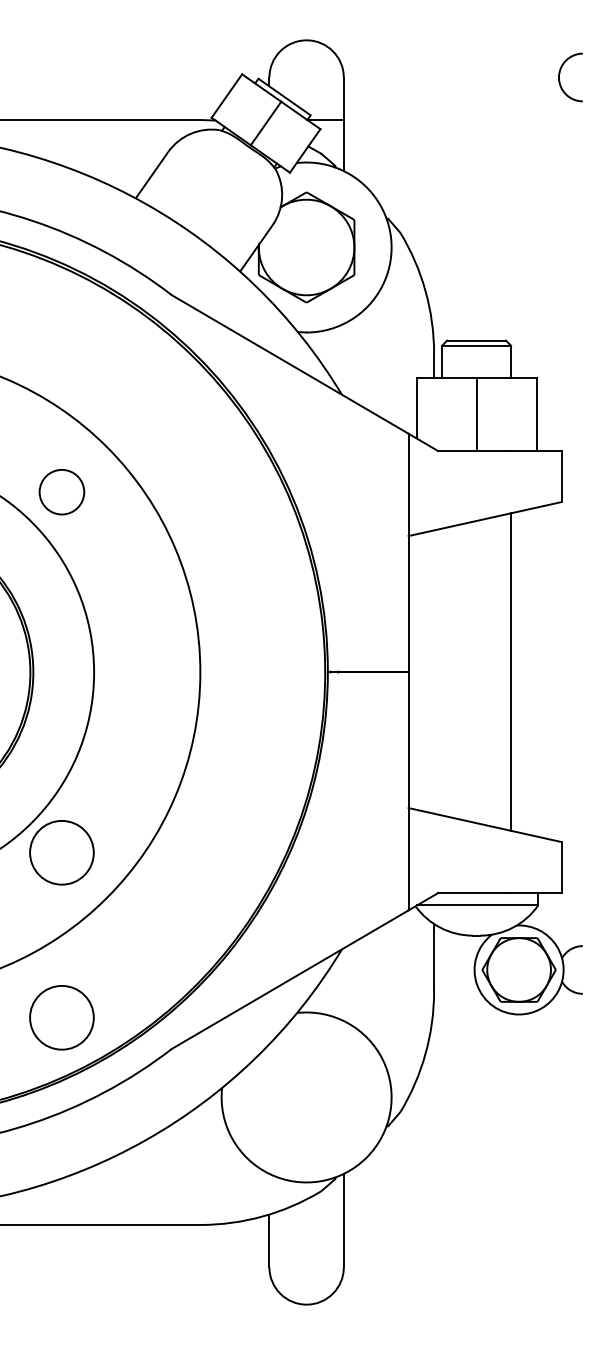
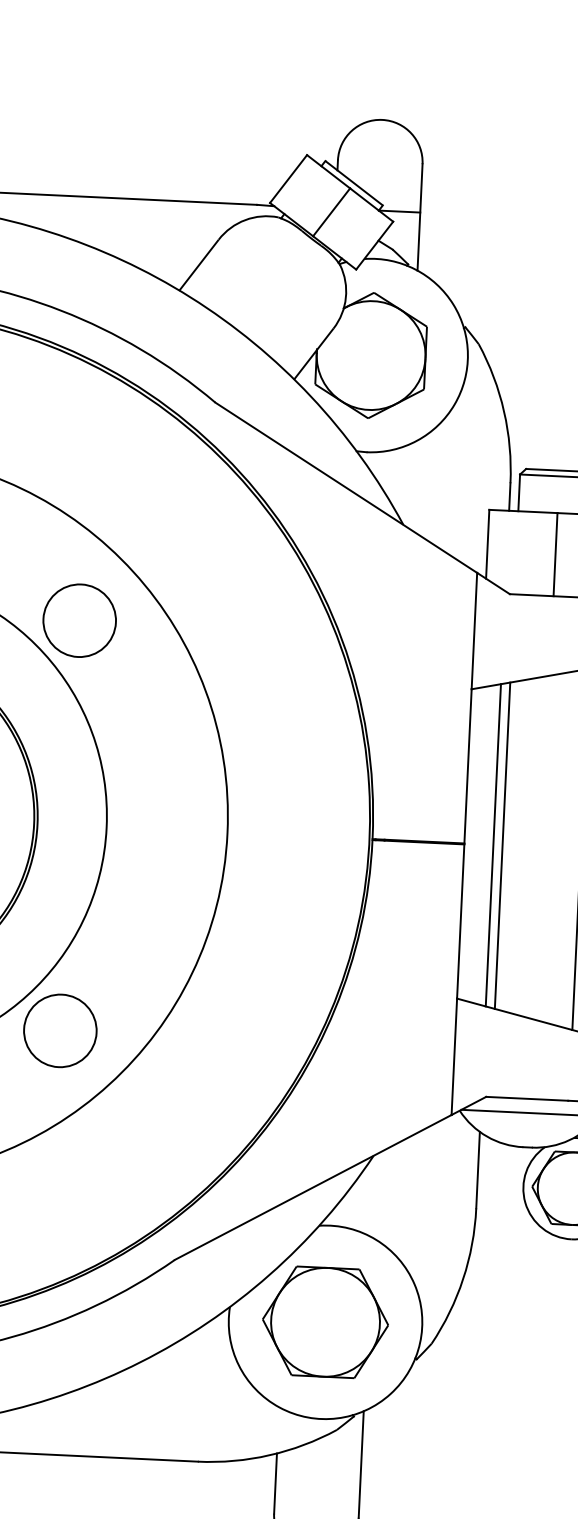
circle: (61, 492) -> (79, 621), size x1.43
line: (434, 671) -> (493, 844), added
line: (442, 671) -> (502, 845), added
circle: (61, 1017) -> (51, 1218), removed
part: (306, 1097) -> (325, 1322), added

